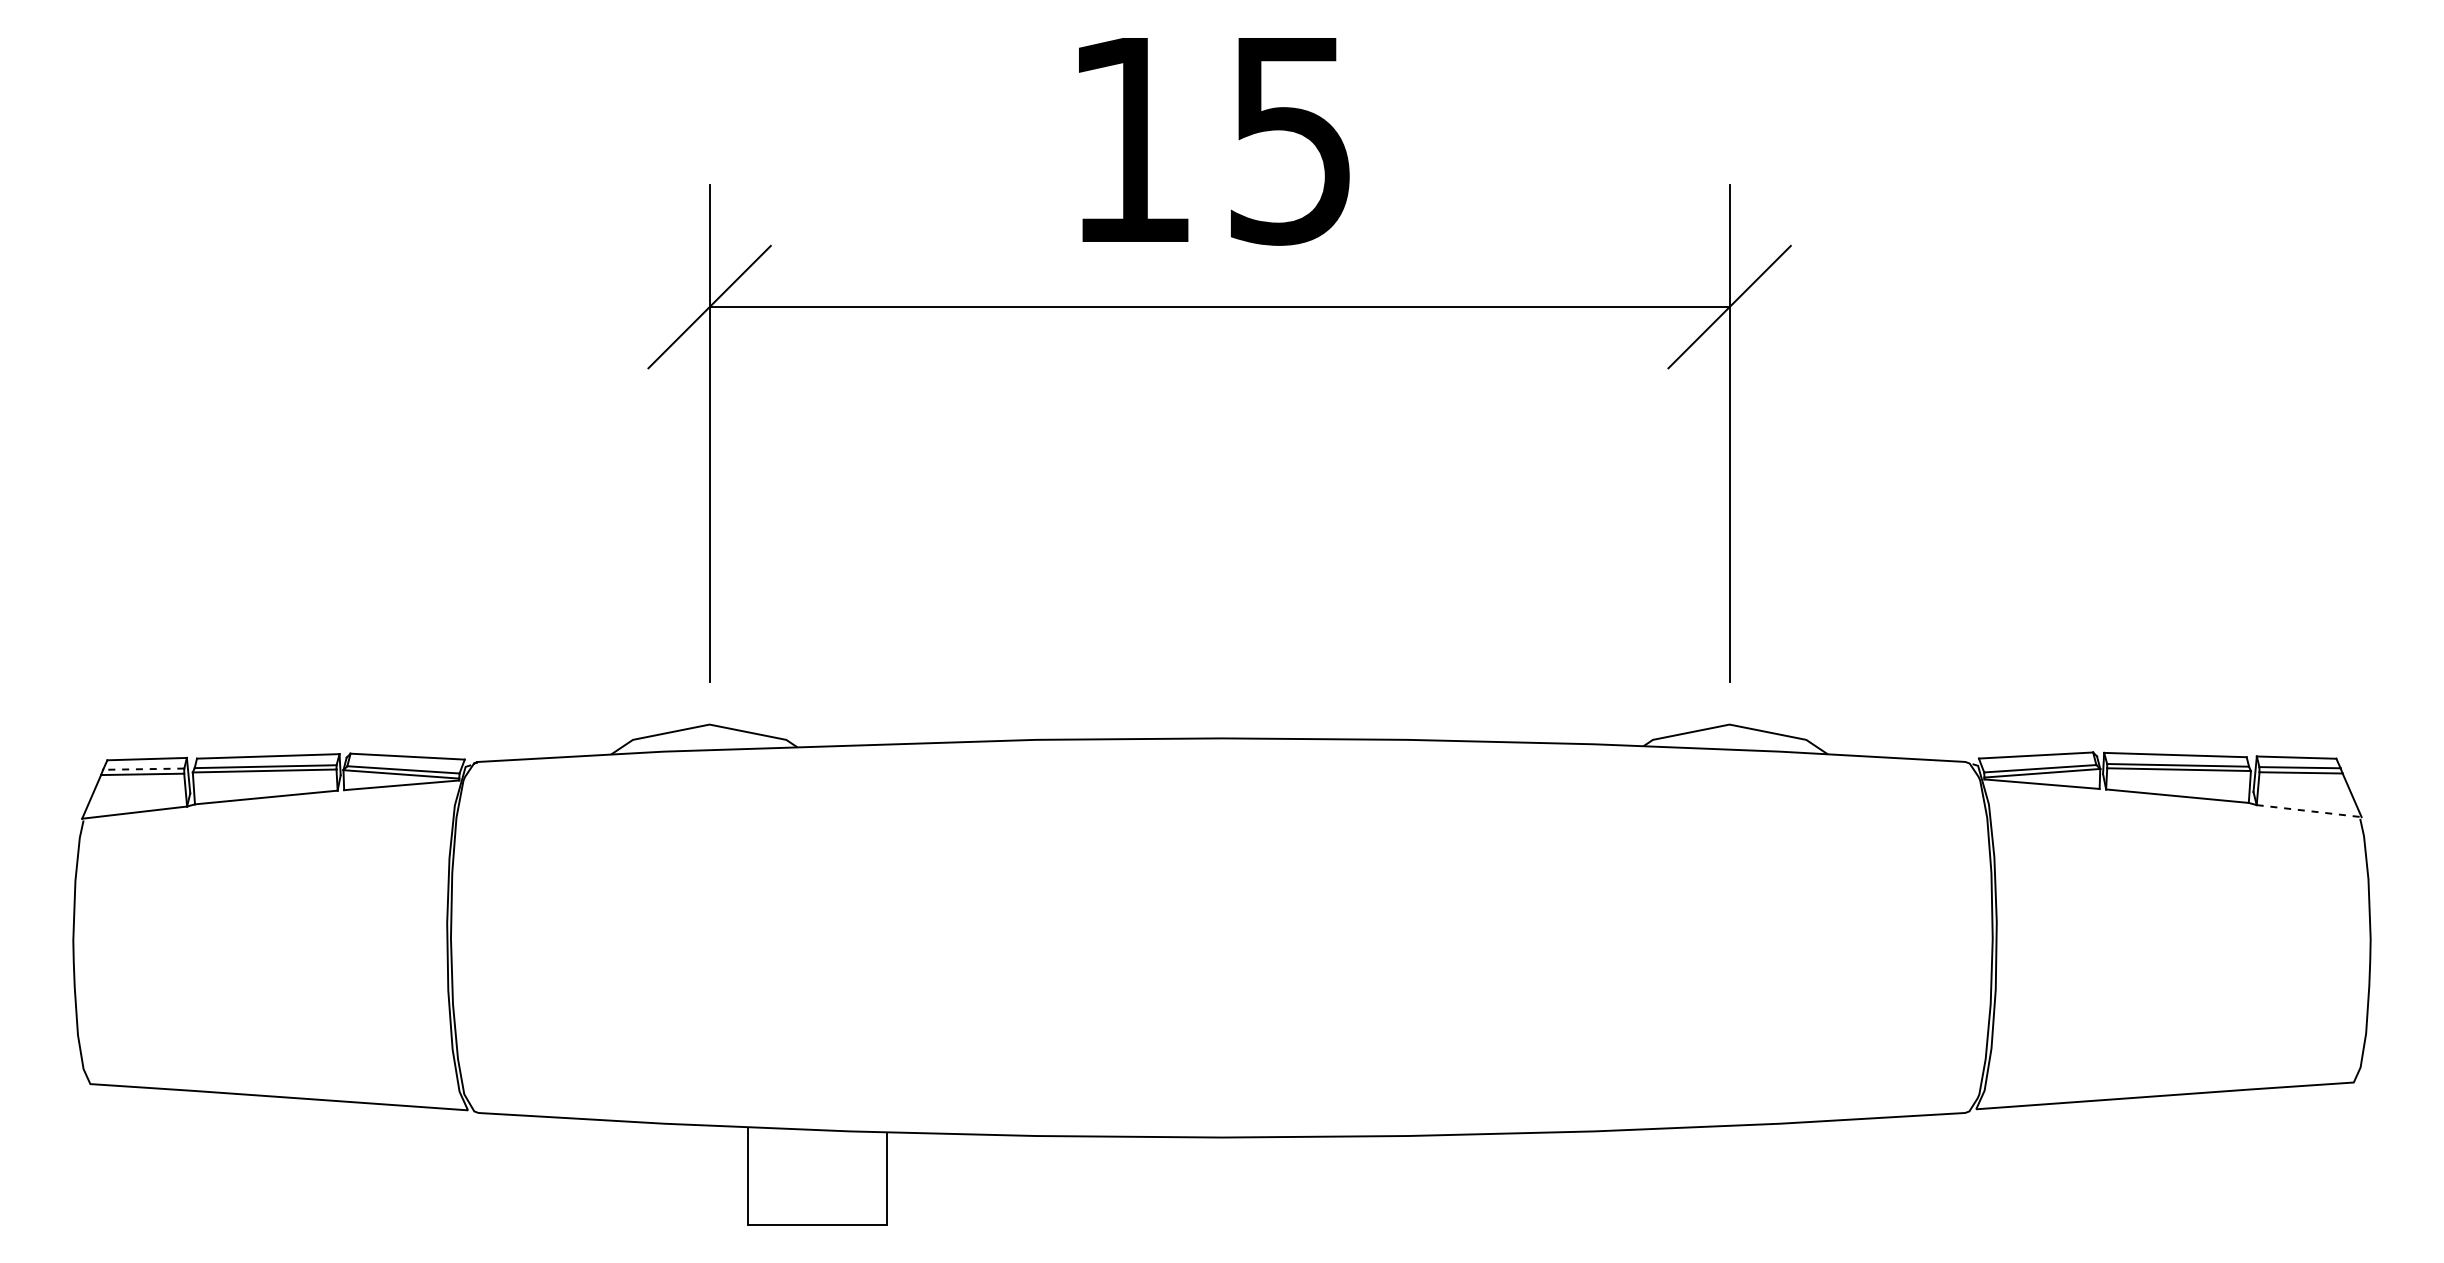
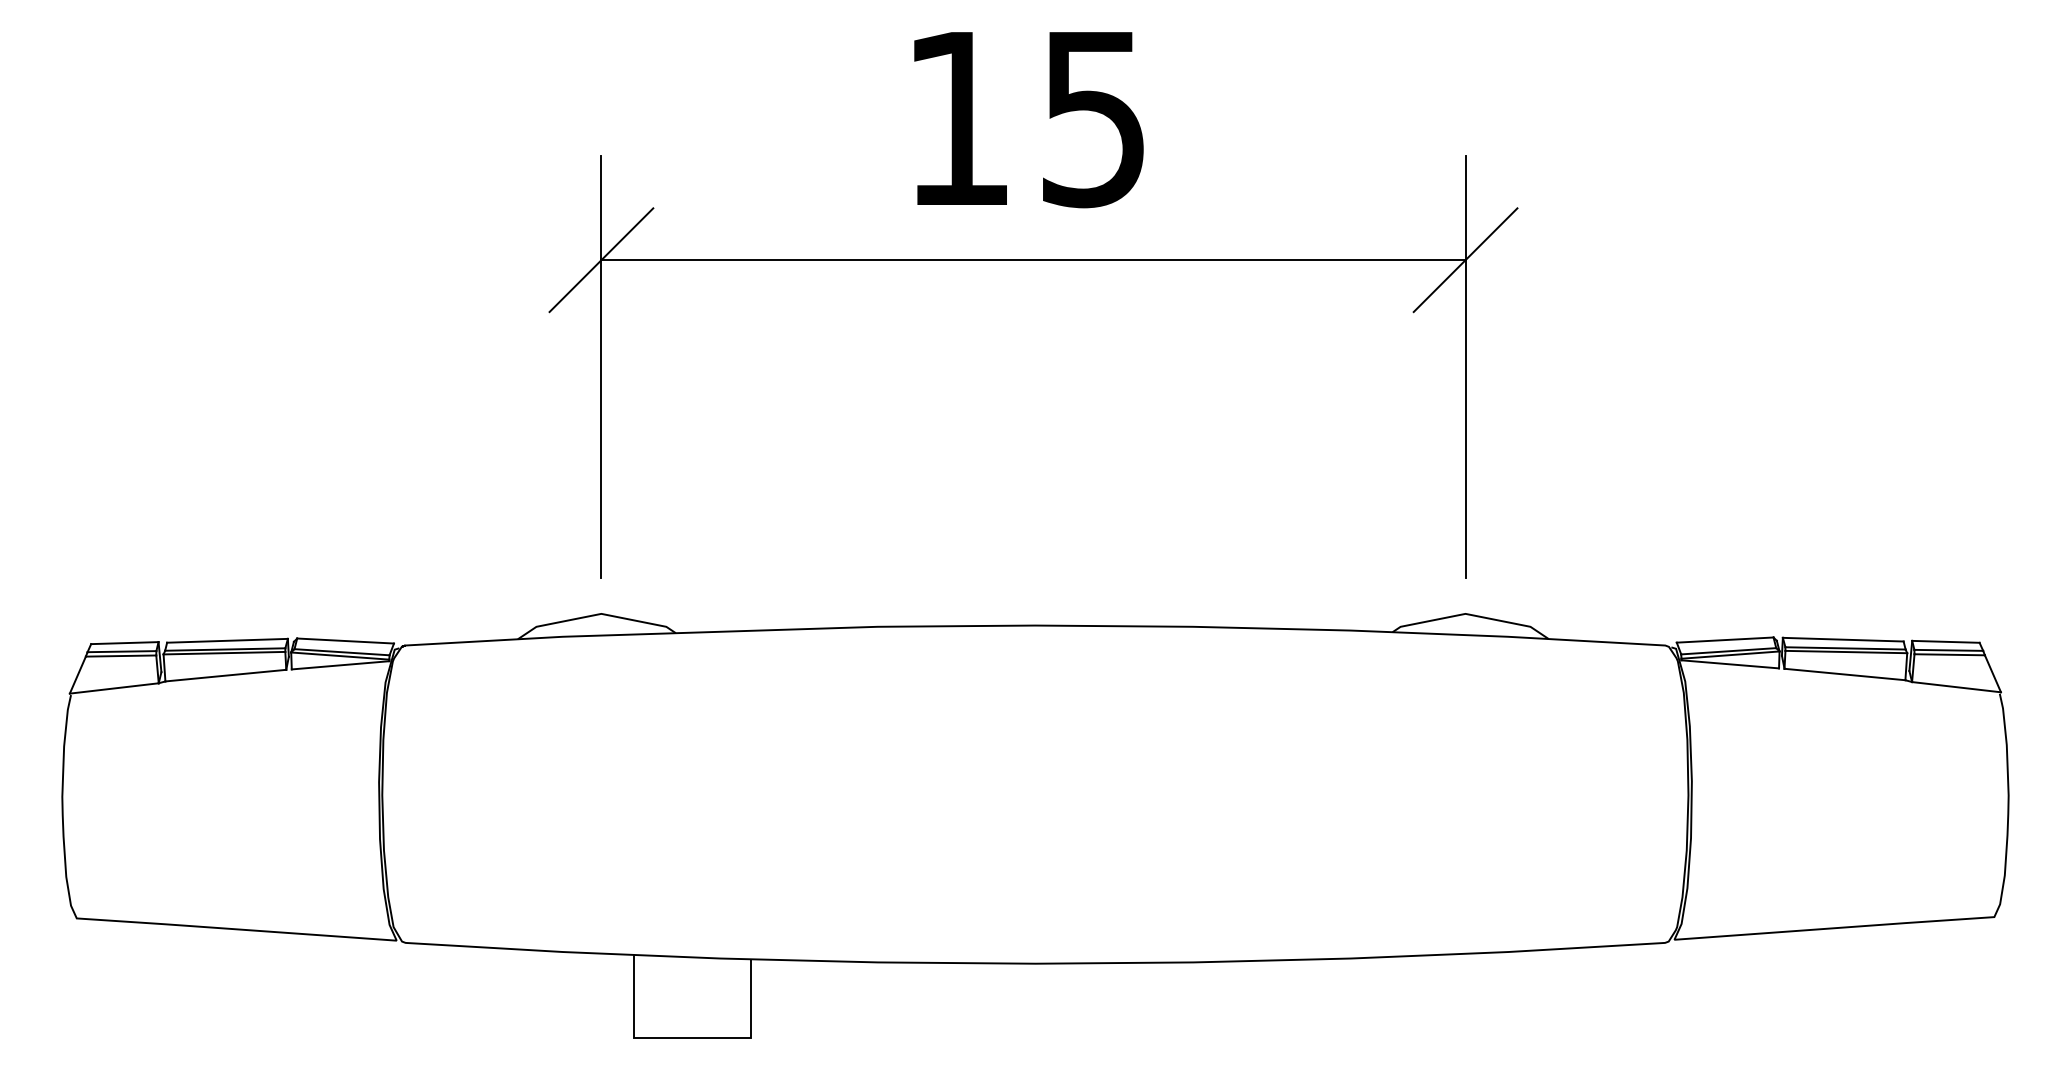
line: (143, 769) -> (121, 651), dashed -> solid
line: (2309, 811) -> (1956, 687), dashed -> solid

